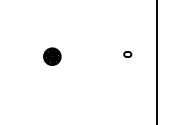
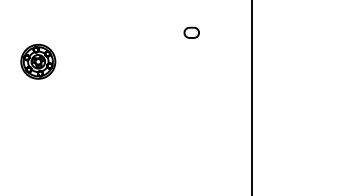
part: (127, 54) -> (191, 32), moved

